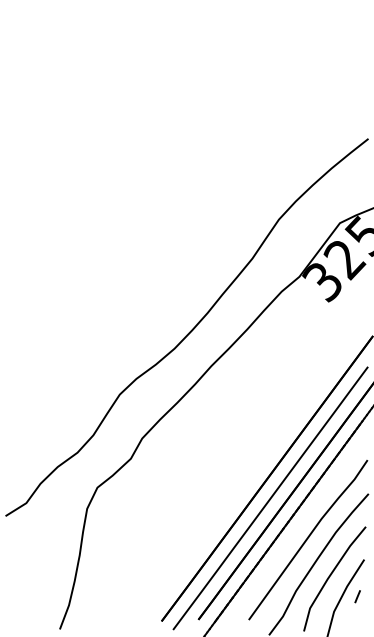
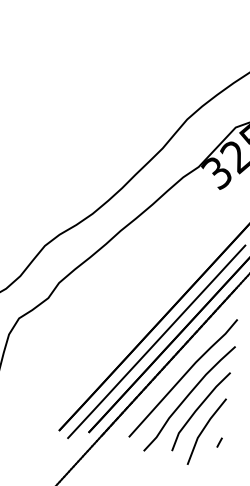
line: (357, 596) -> (219, 442), moved

